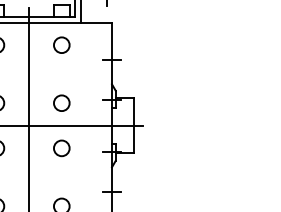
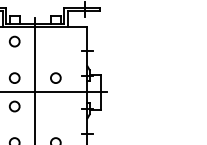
circle: (61, 45) -> (55, 41), removed
circle: (61, 148) -> (55, 106), removed

